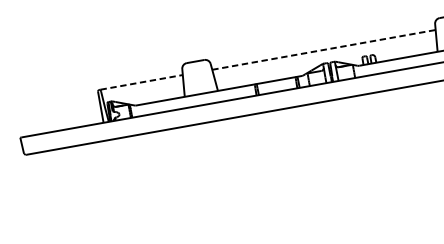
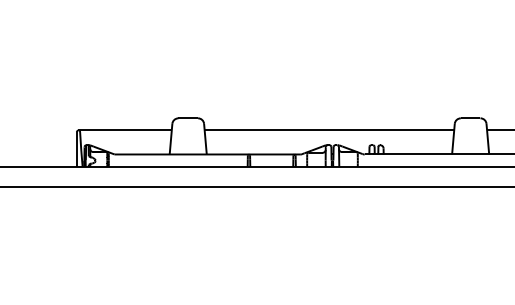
line: (324, 49) -> (329, 130), dashed -> solid
line: (141, 82) -> (125, 130), dashed -> solid

